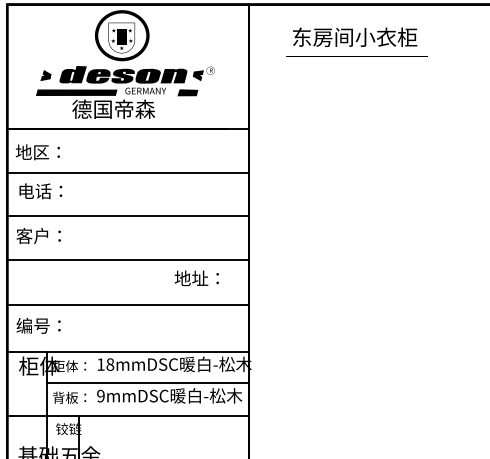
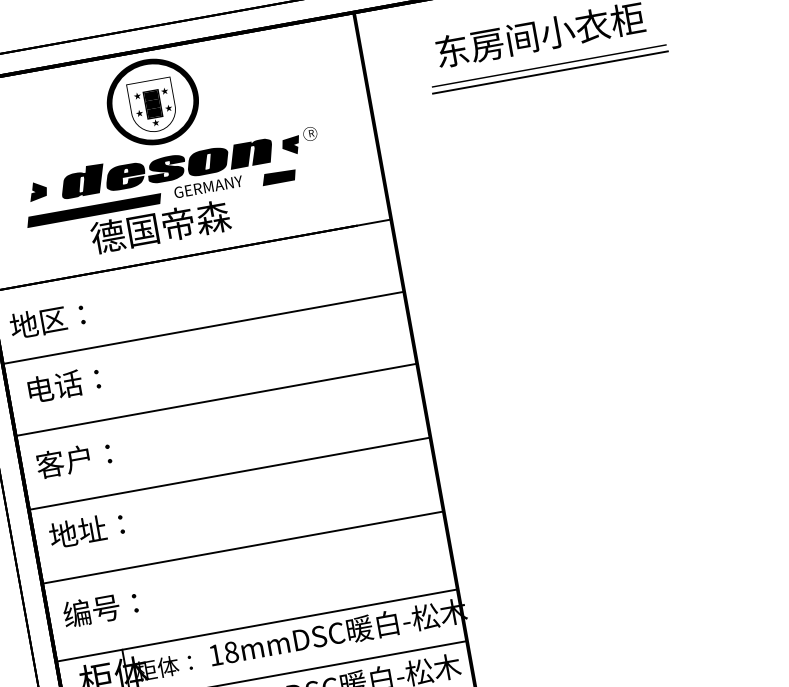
line: (356, 60) -> (549, 73), added
text: (196, 278) -> (86, 530), moved

